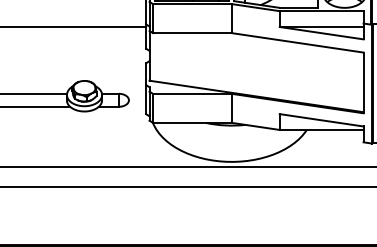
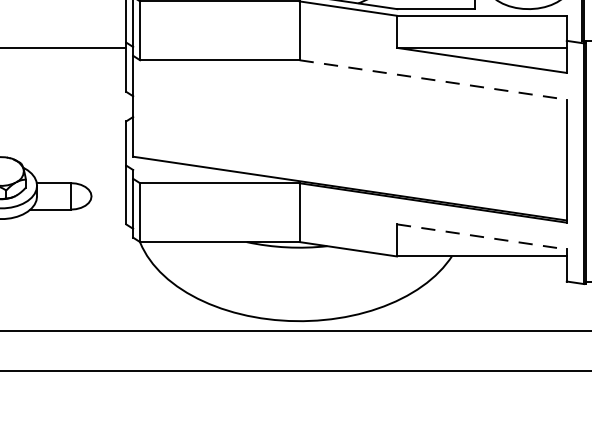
line: (297, 42) -> (432, 79), solid -> dashed
line: (322, 120) -> (483, 237), solid -> dashed

